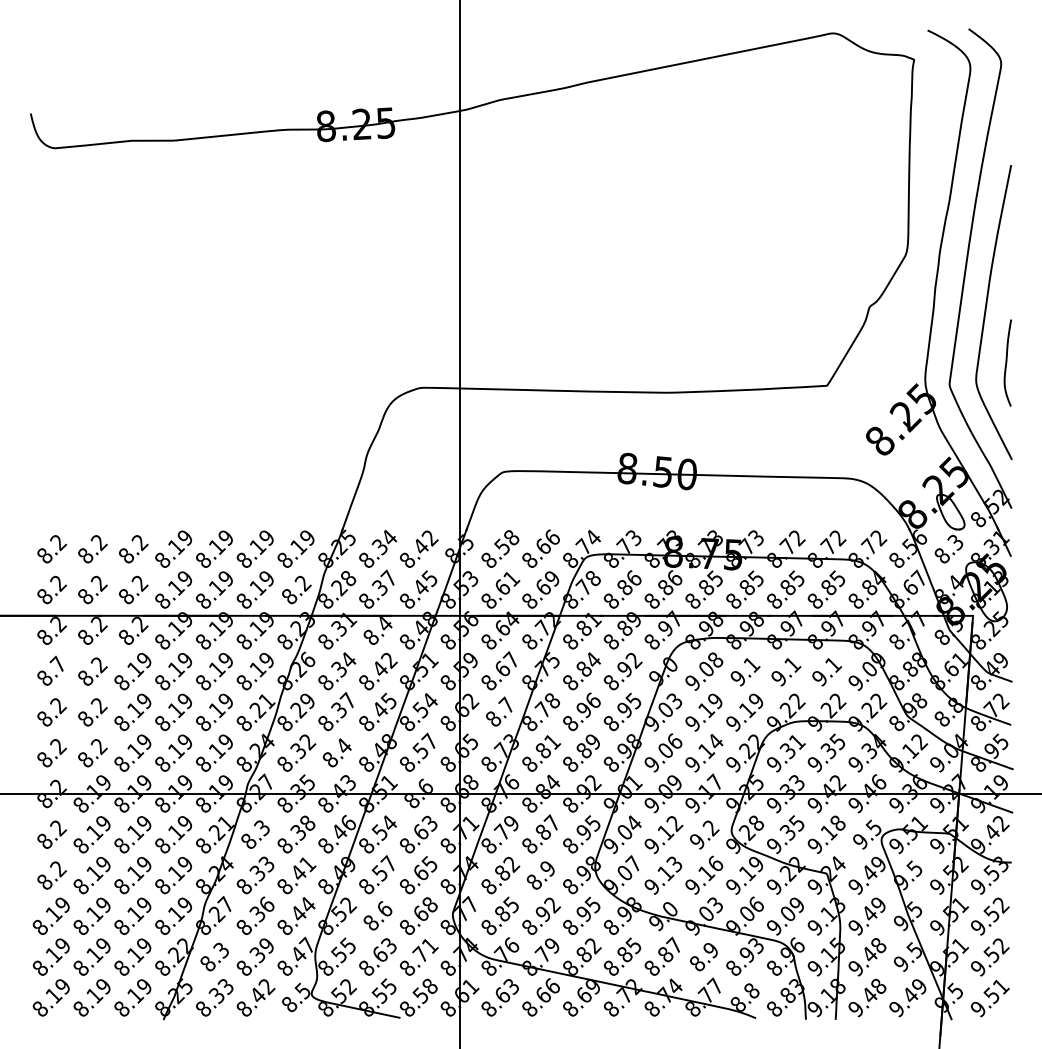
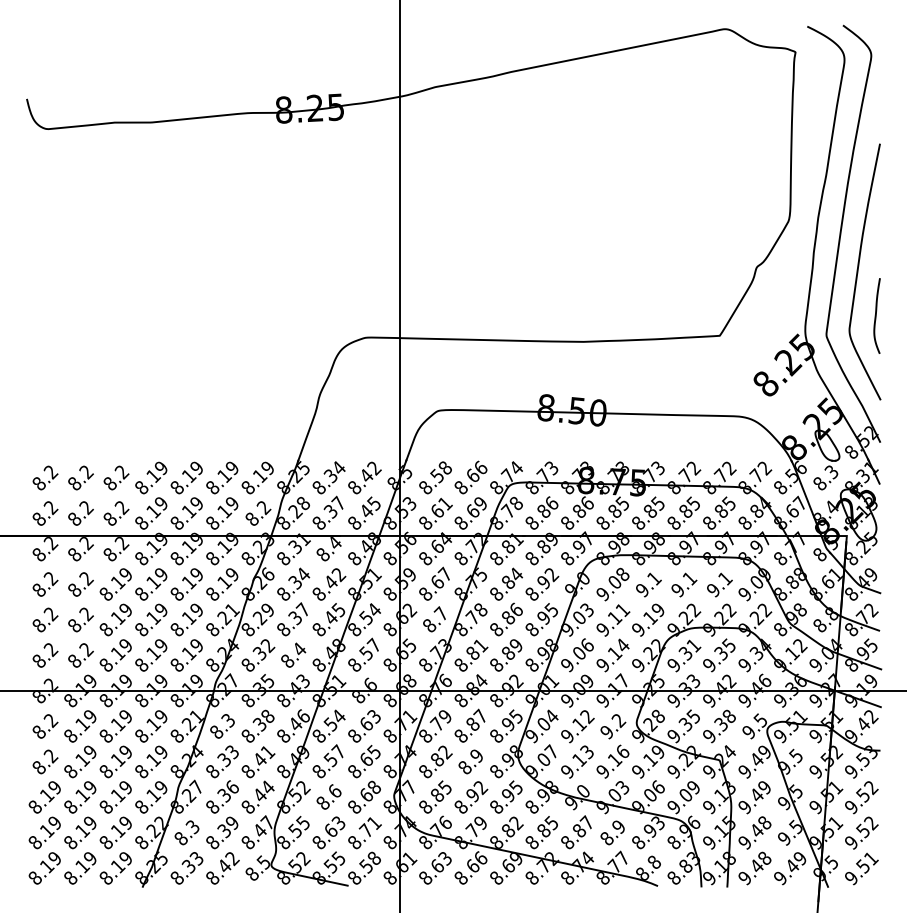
text: (58, 664) -> (51, 578), 8.7 -> 8.2
text: (715, 700) -> (622, 609), 9.19 -> 9.11
text: (583, 710) -> (507, 618), 8.96 -> 8.86
text: (828, 832) -> (721, 724), 9.18 -> 9.38

